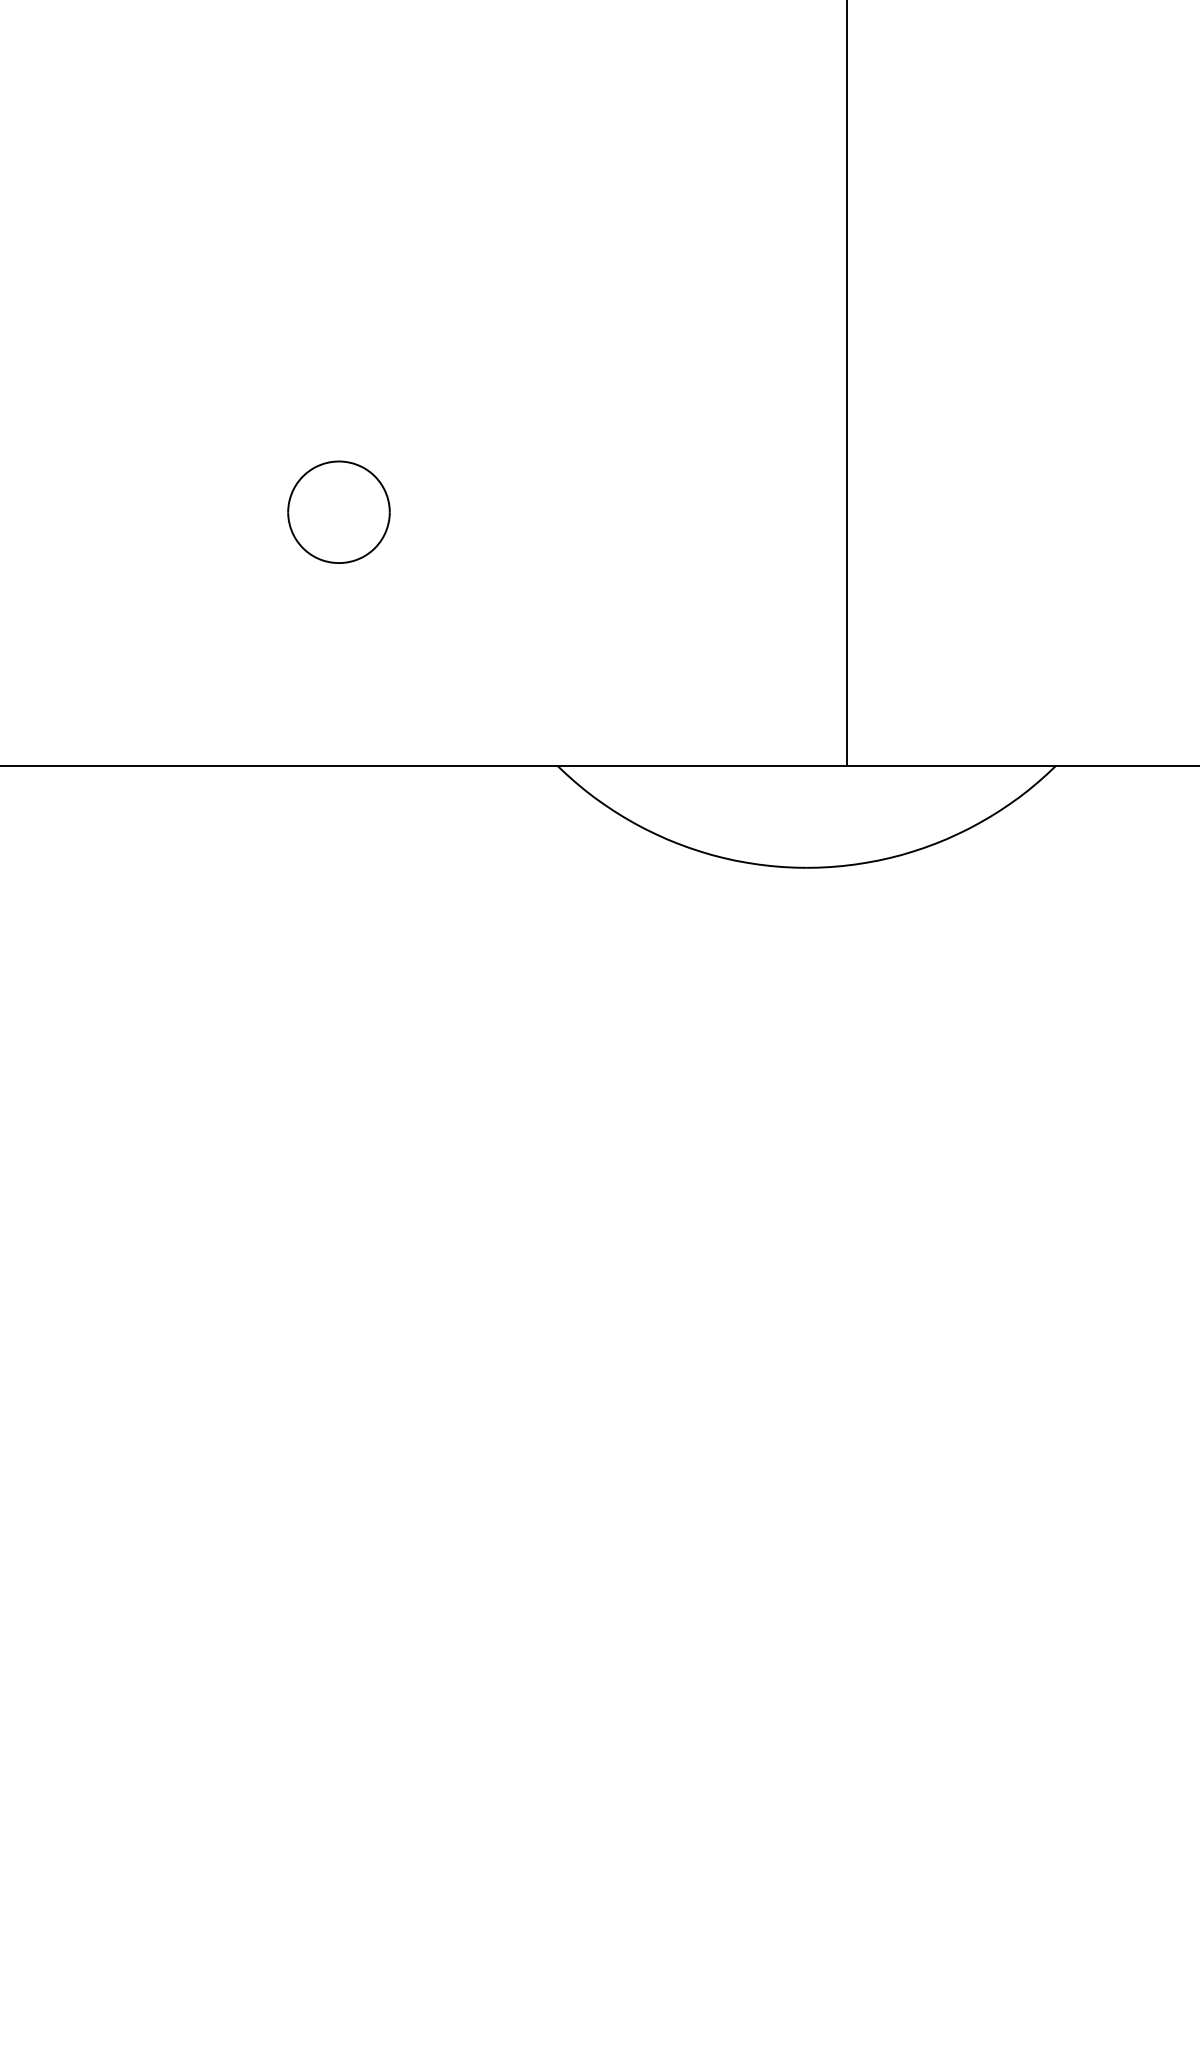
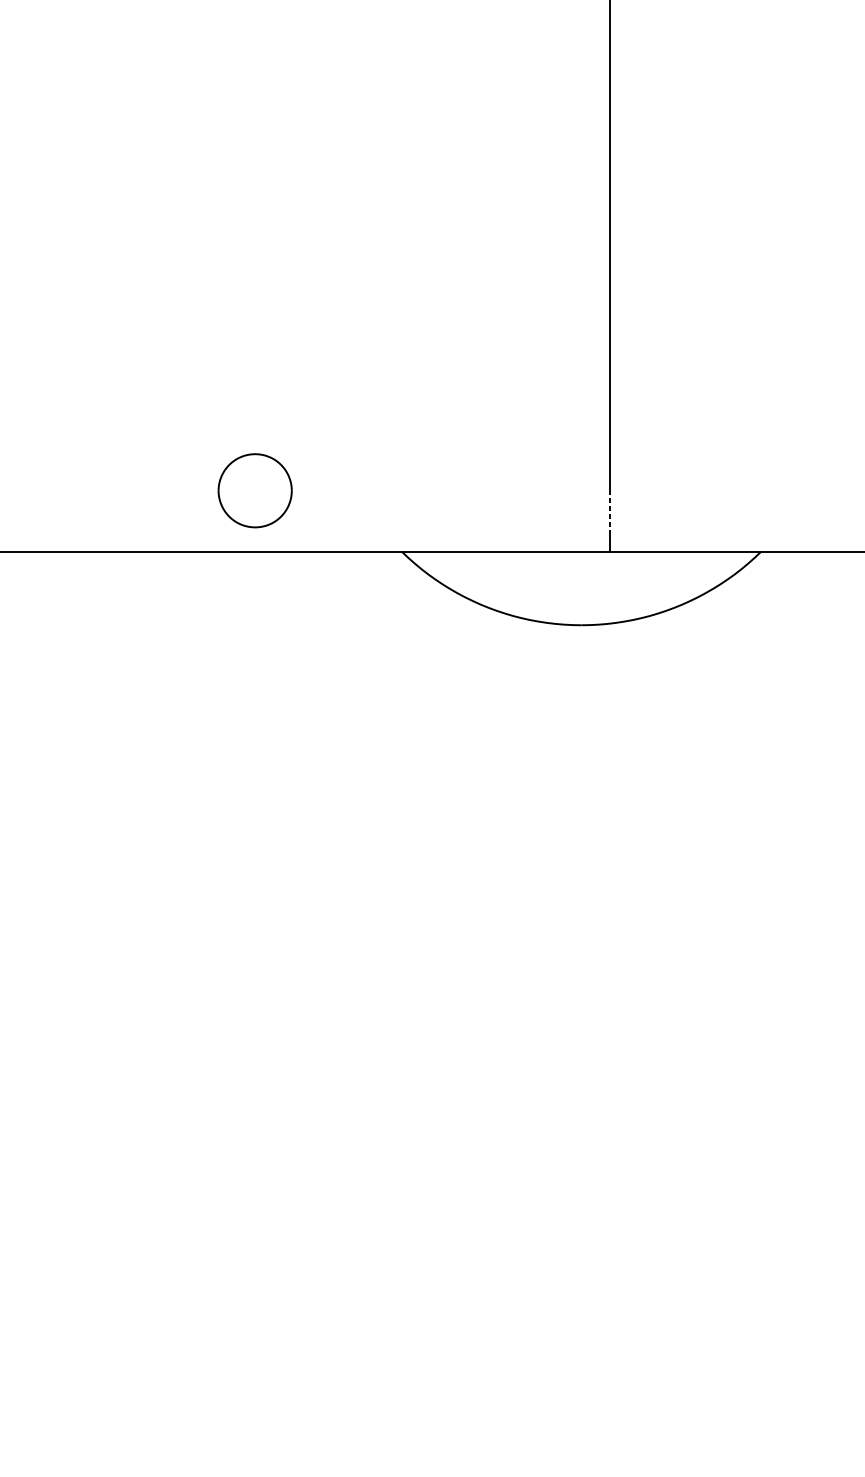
part: (338, 511) -> (254, 490), moved
line: (846, 713) -> (610, 514), solid -> dashed

